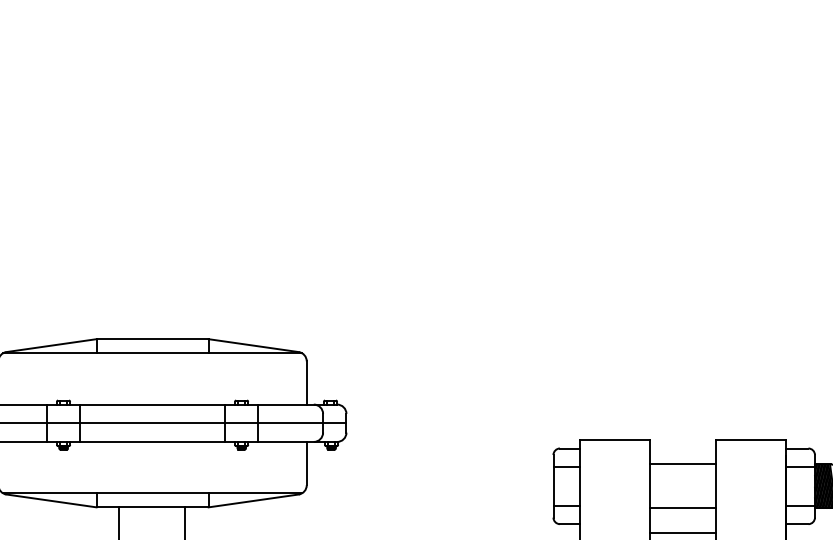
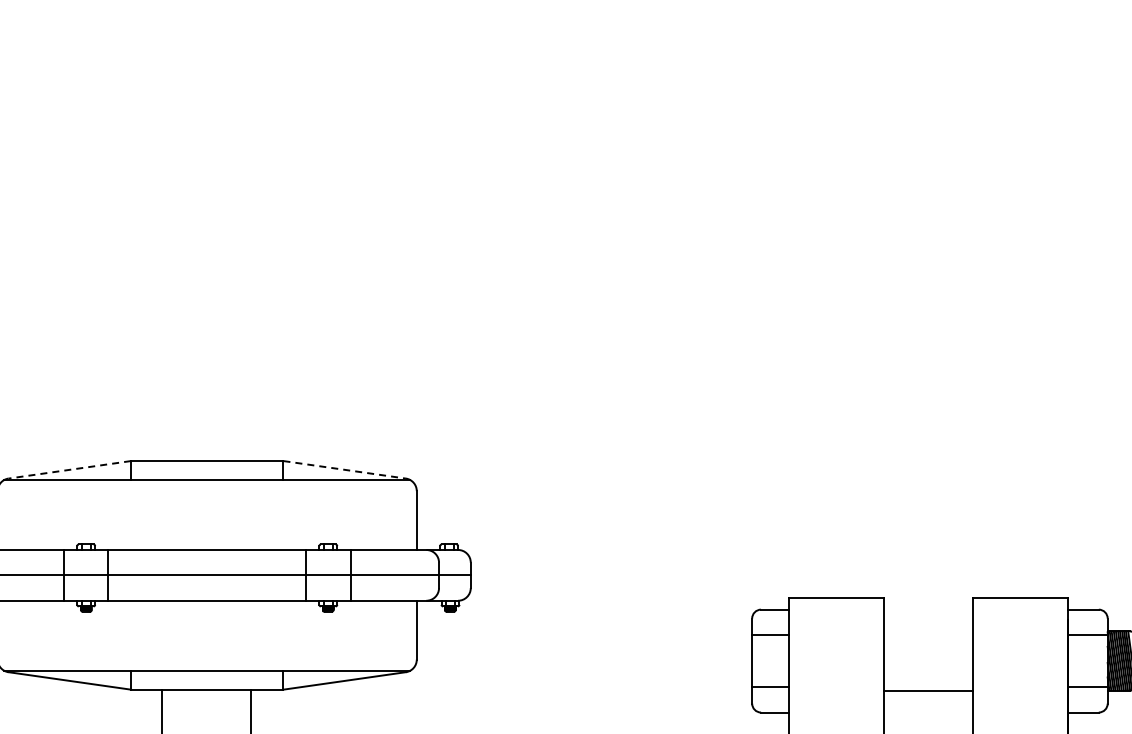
line: (51, 345) -> (69, 469), solid -> dashed
line: (253, 345) -> (344, 469), solid -> dashed
line: (682, 464) -> (927, 631), removed
line: (682, 532) -> (927, 724), removed

